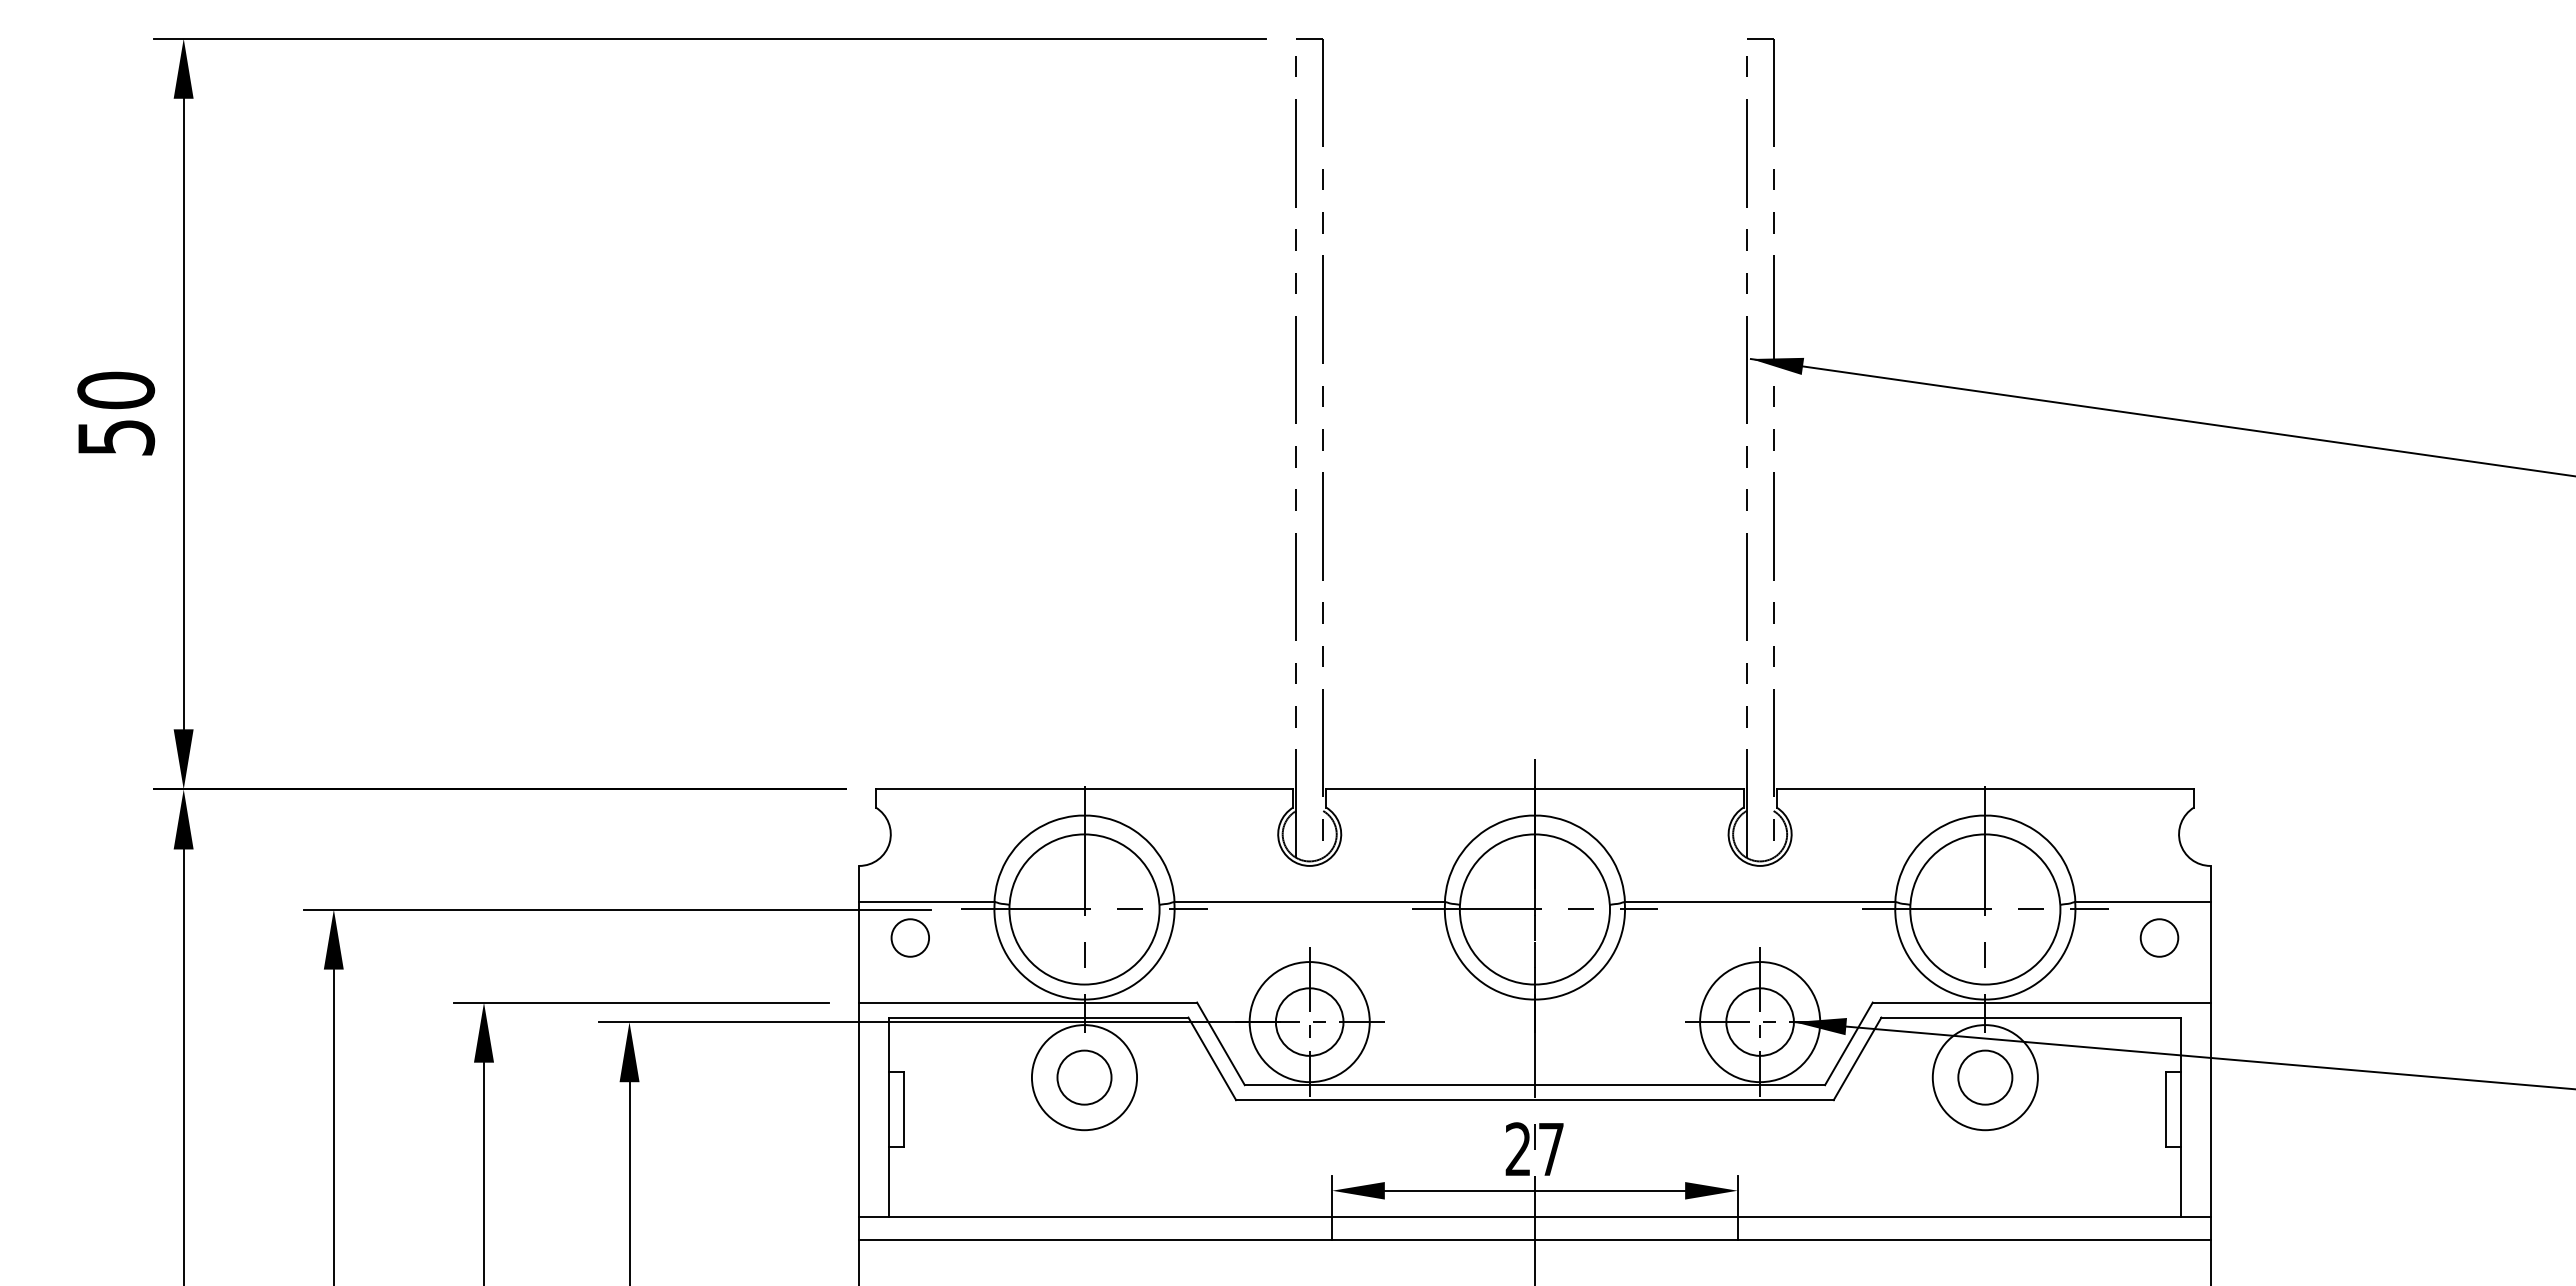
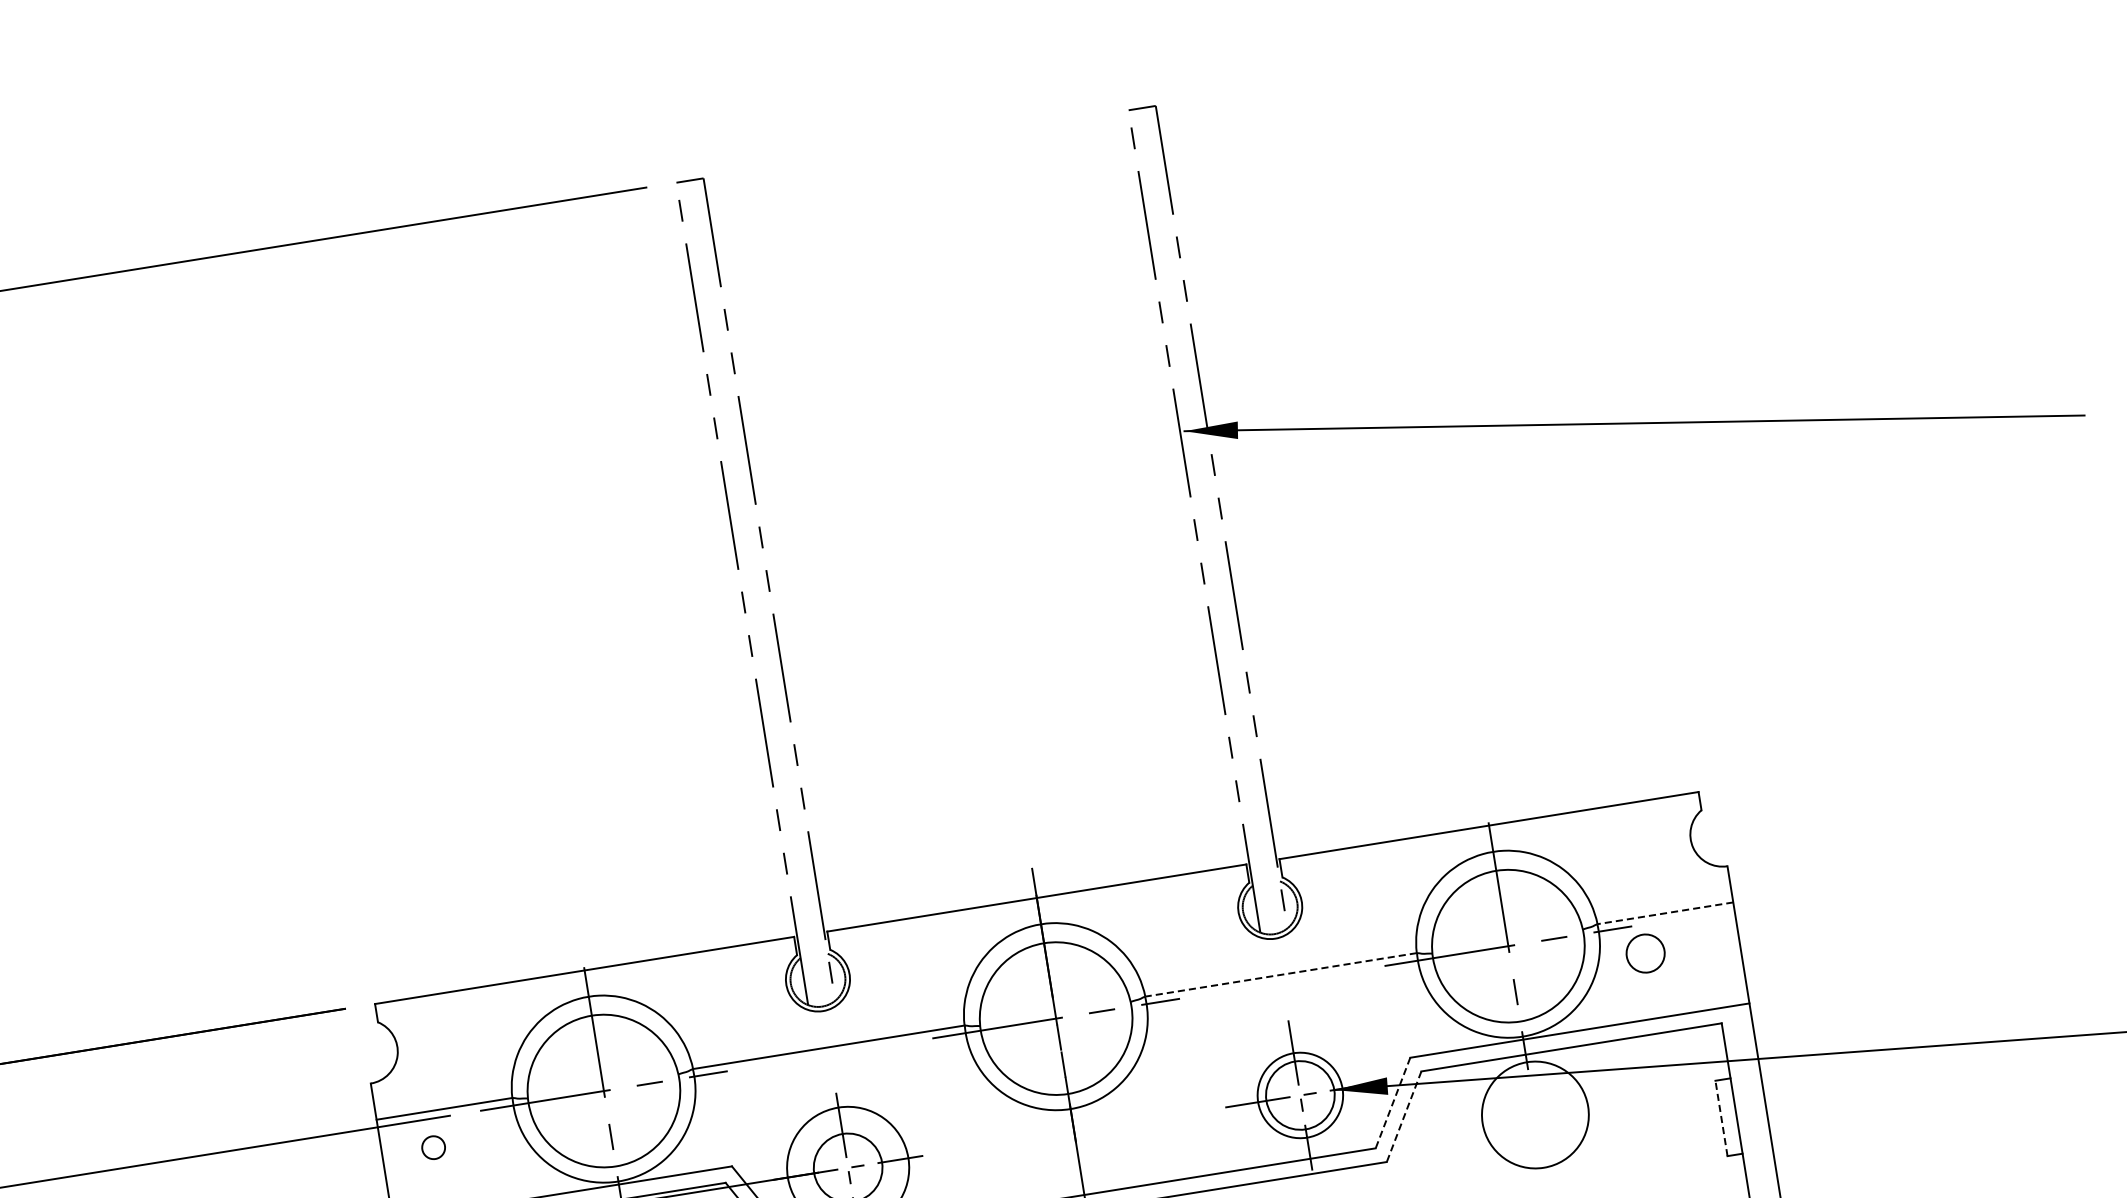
line: (1759, 901) -> (1280, 974), solid -> dashed
line: (2142, 901) -> (1664, 912), solid -> dashed
circle: (910, 937) -> (433, 1147), size x0.6
circle: (2159, 937) -> (1645, 953), moved
circle: (1760, 1022) -> (1300, 1095), size x0.7
line: (1848, 1043) -> (1392, 1102), solid -> dashed
line: (1857, 1058) -> (1403, 1116), solid -> dashed
circle: (1985, 1077) -> (1535, 1114), removed
line: (2165, 1109) -> (1721, 1118), solid -> dashed

